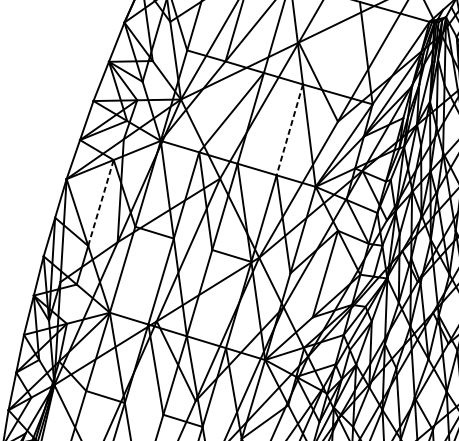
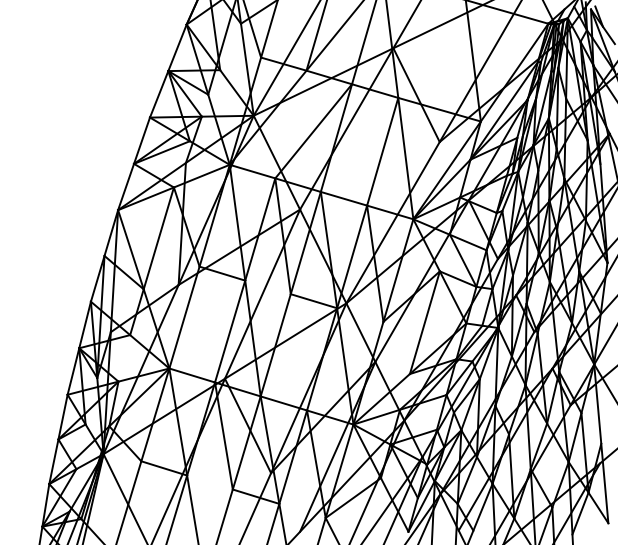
line: (289, 130) -> (382, 152), dashed -> solid
line: (100, 202) -> (158, 237), dashed -> solid

